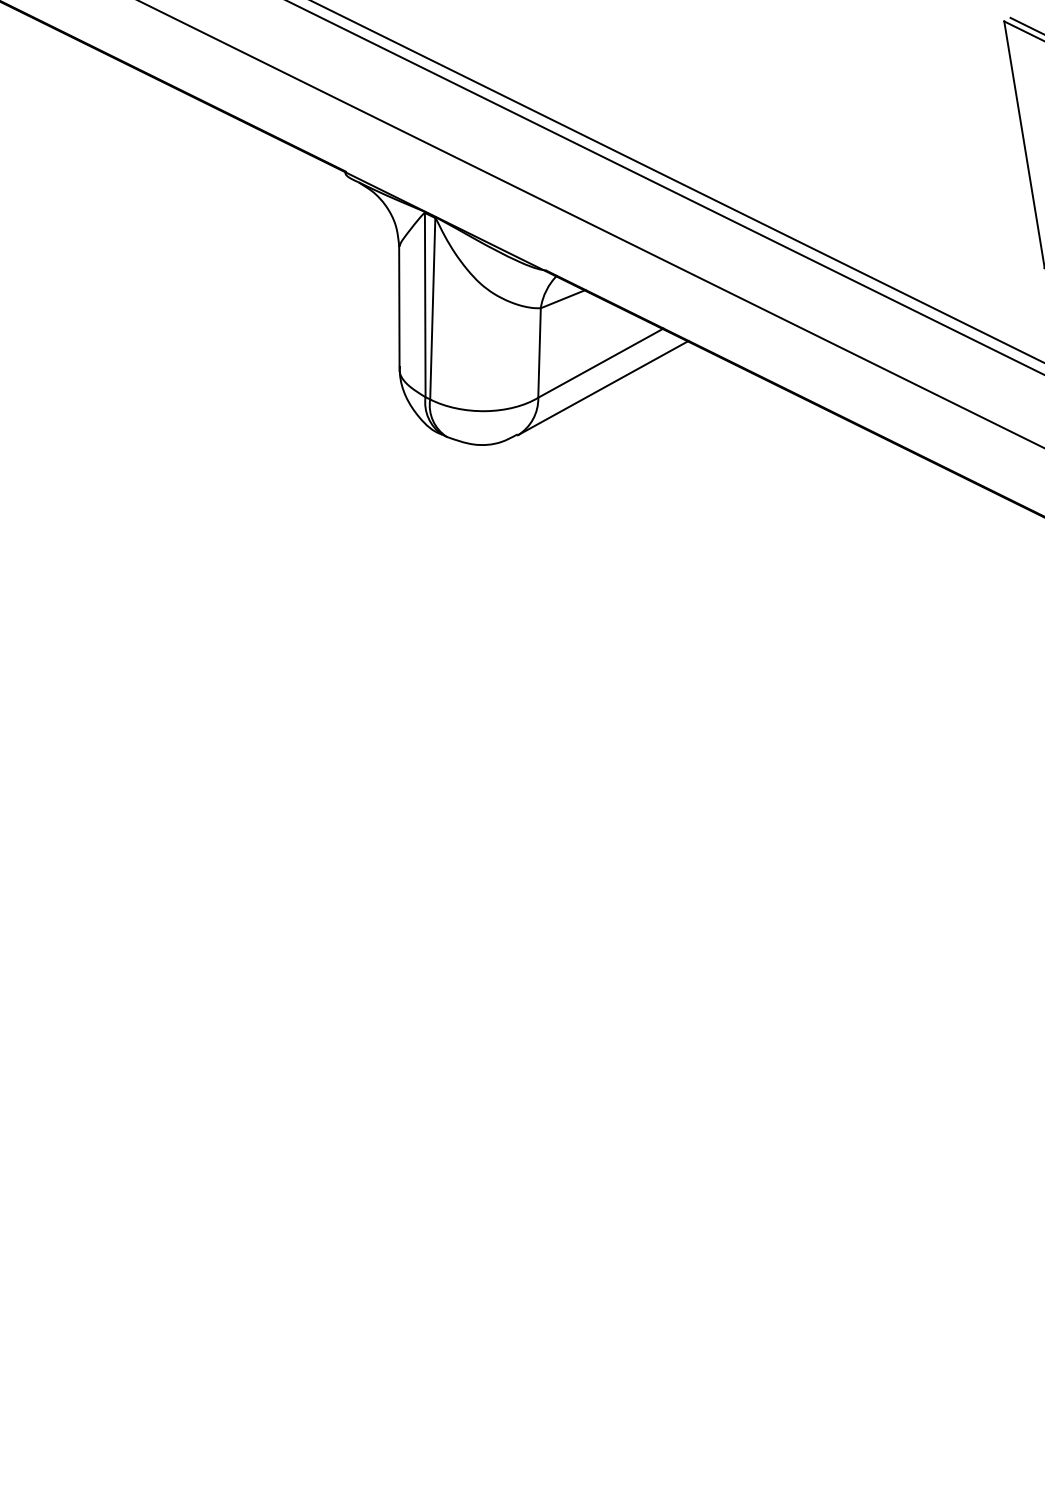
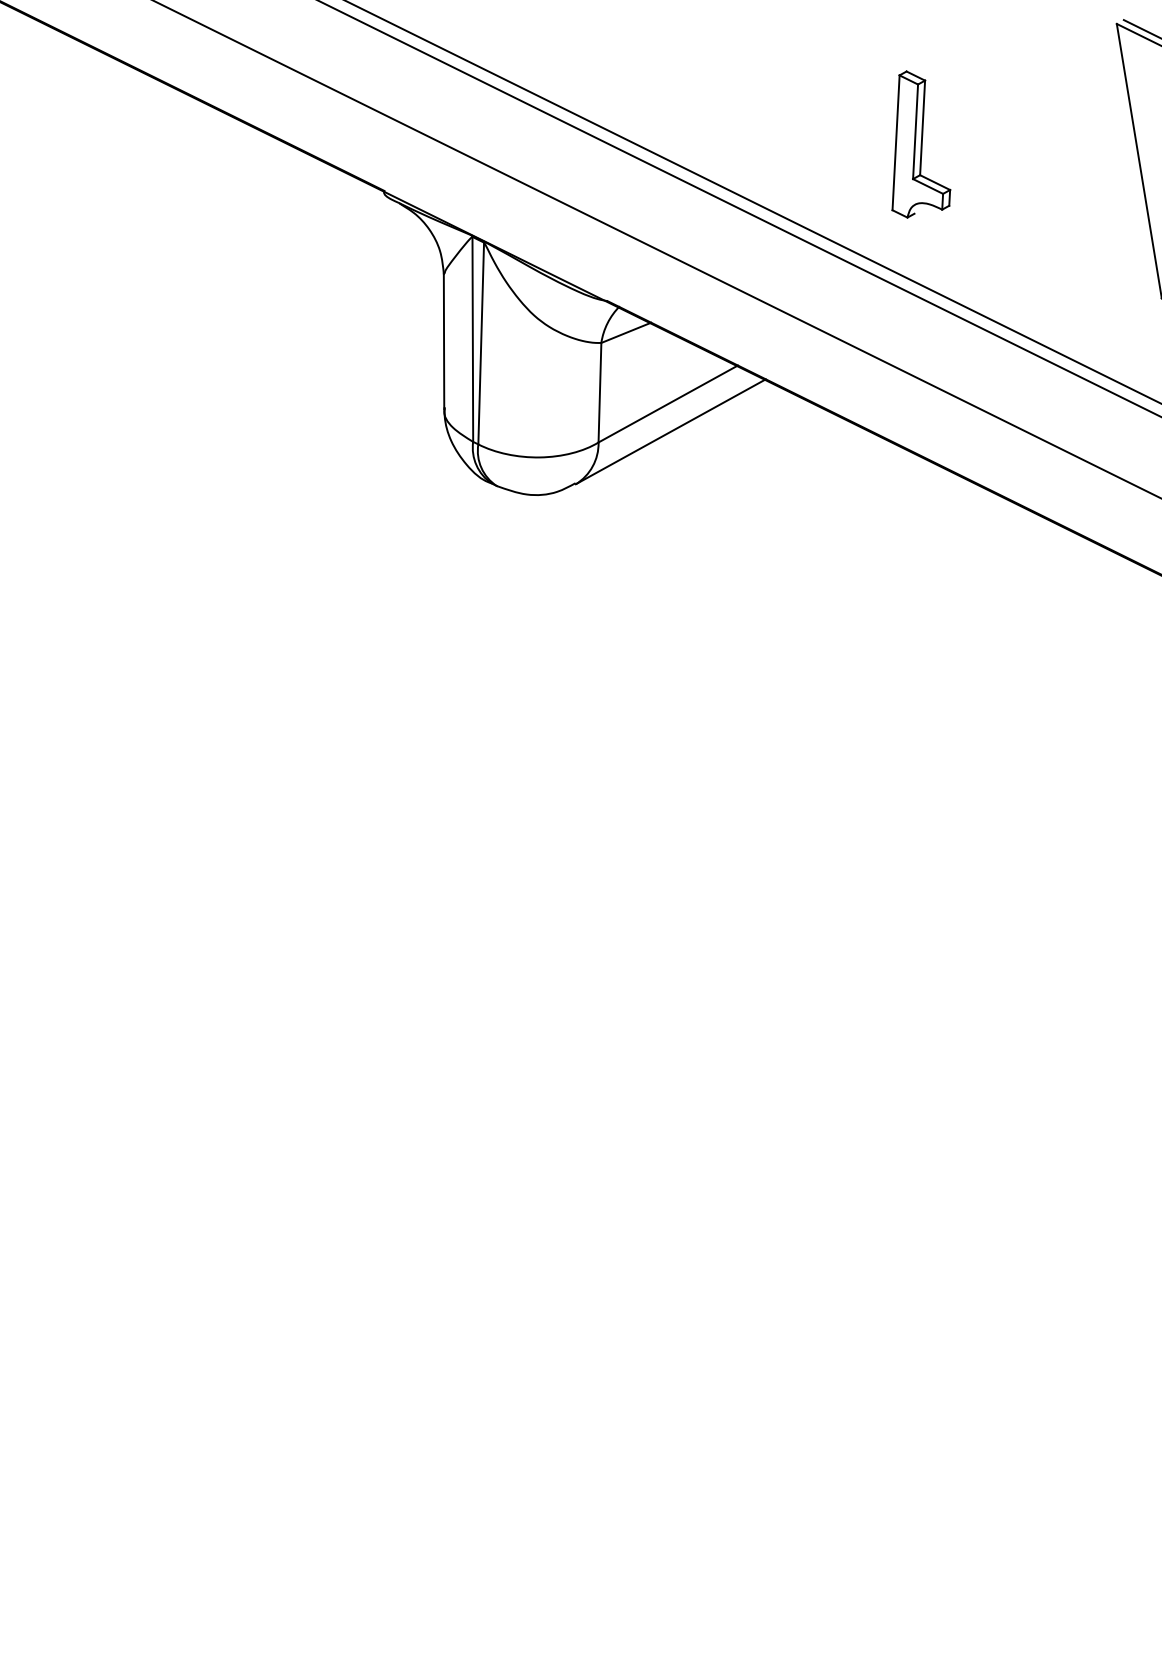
part: (828, 129) -> (921, 144), added

